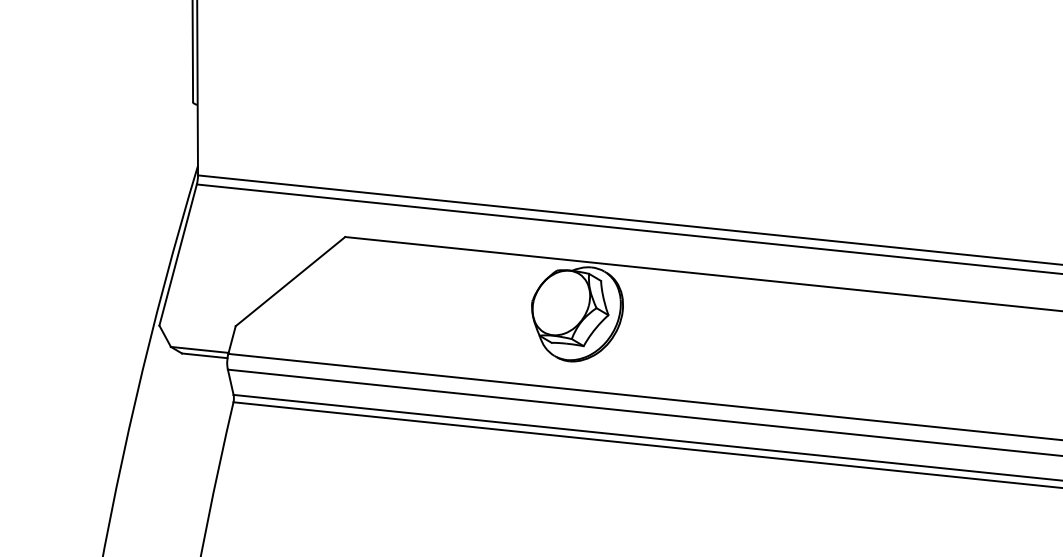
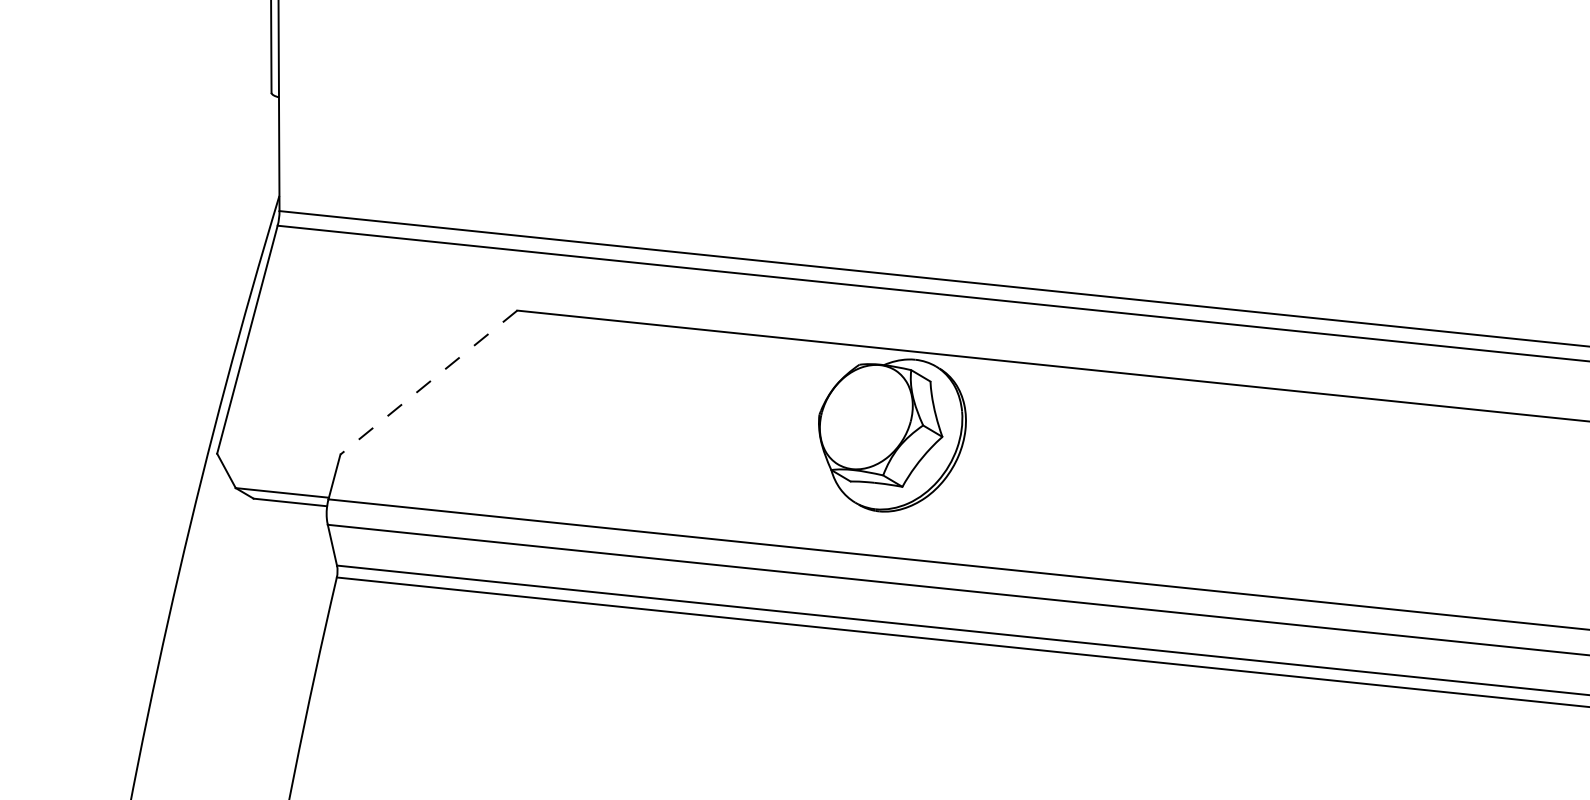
line: (290, 281) -> (428, 382), solid -> dashed

